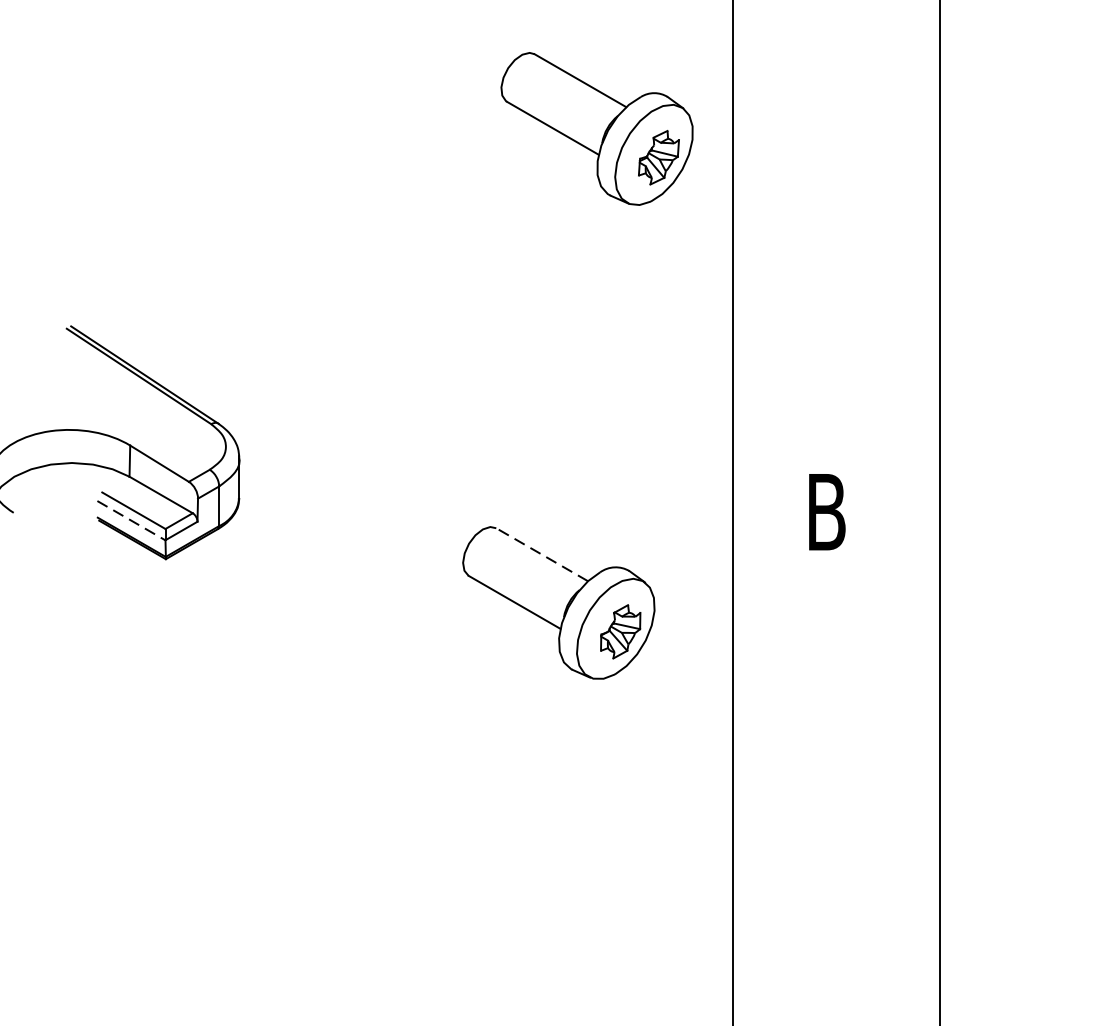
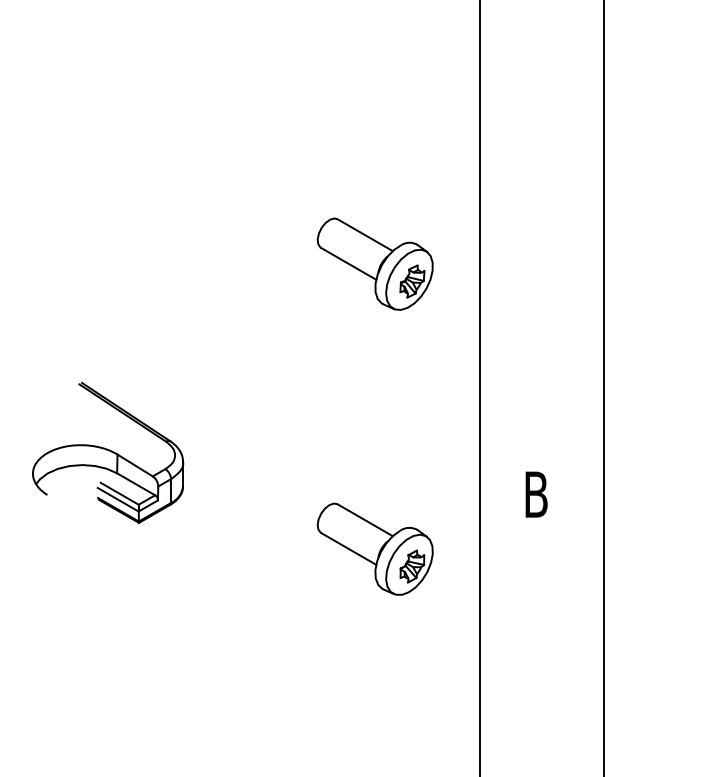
part: (595, 127) -> (374, 263), moved
line: (131, 520) -> (118, 499), dashed -> solid
line: (542, 555) -> (365, 520), dashed -> solid

